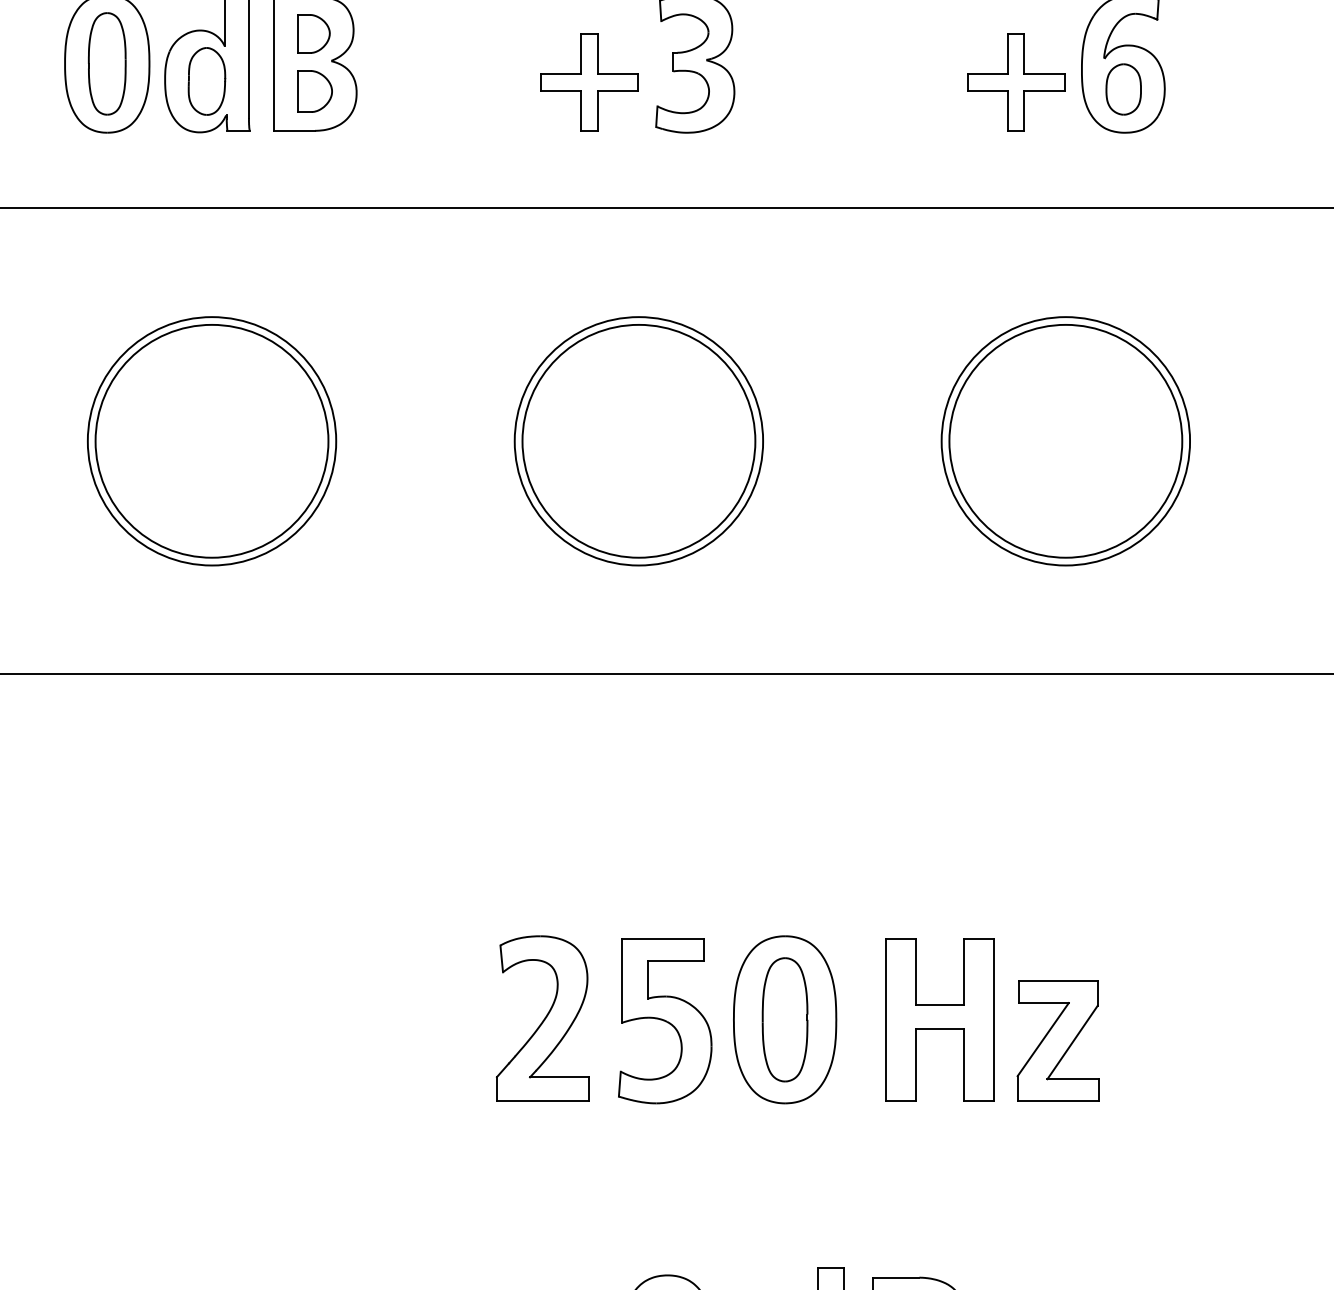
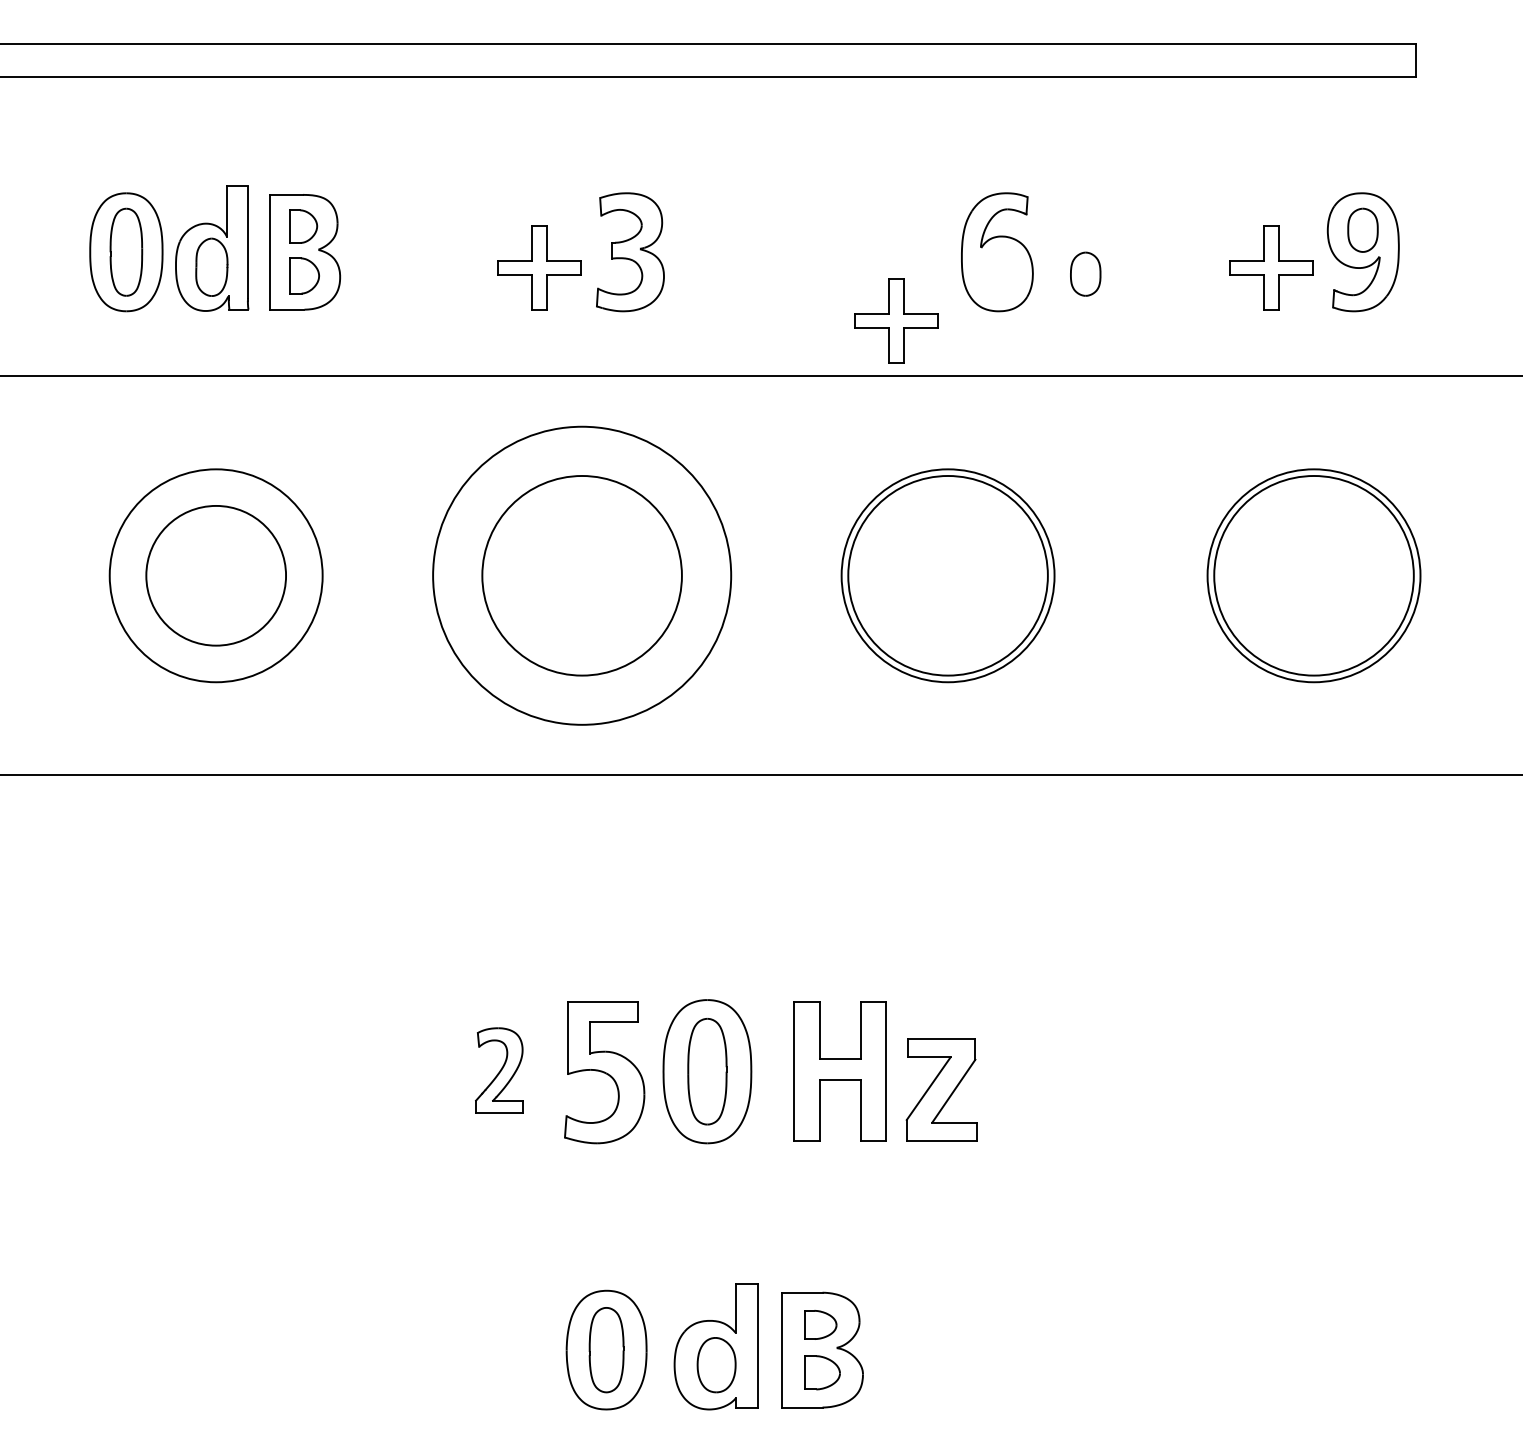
part: (1016, 81) -> (896, 320), moved
part: (1123, 88) -> (1085, 273), moved
circle: (212, 440) -> (216, 575), size x0.7
circle: (638, 440) -> (581, 575), size x1.4
part: (542, 1018) -> (499, 1070), size x0.6

